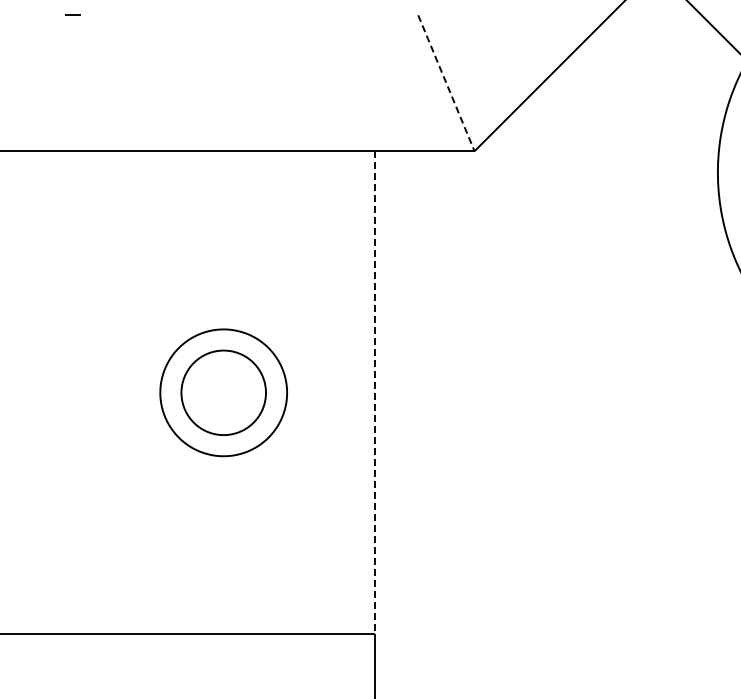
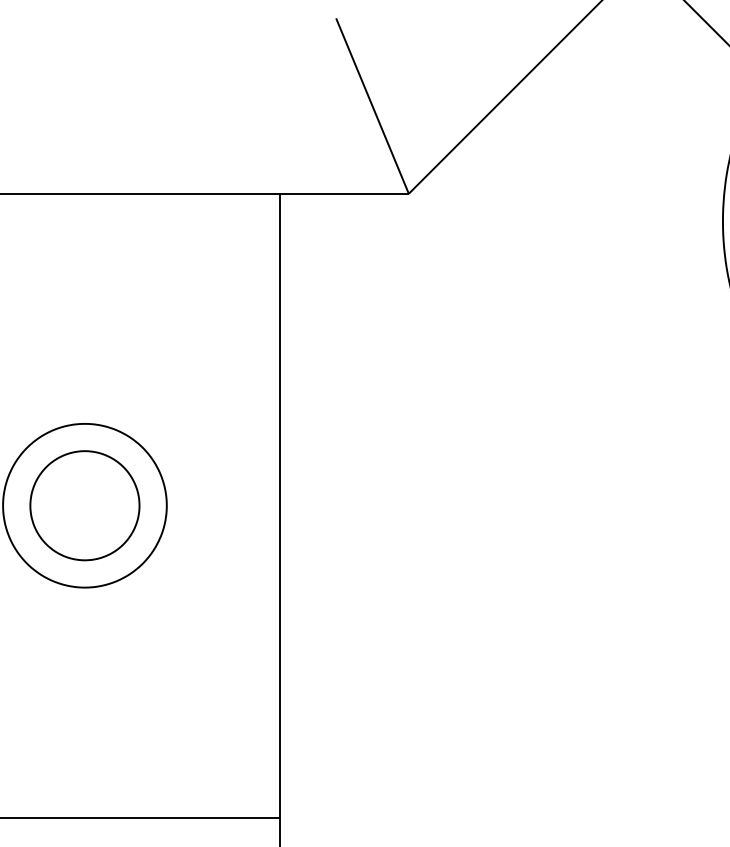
line: (446, 83) -> (372, 106), dashed -> solid
line: (374, 392) -> (279, 505), dashed -> solid

